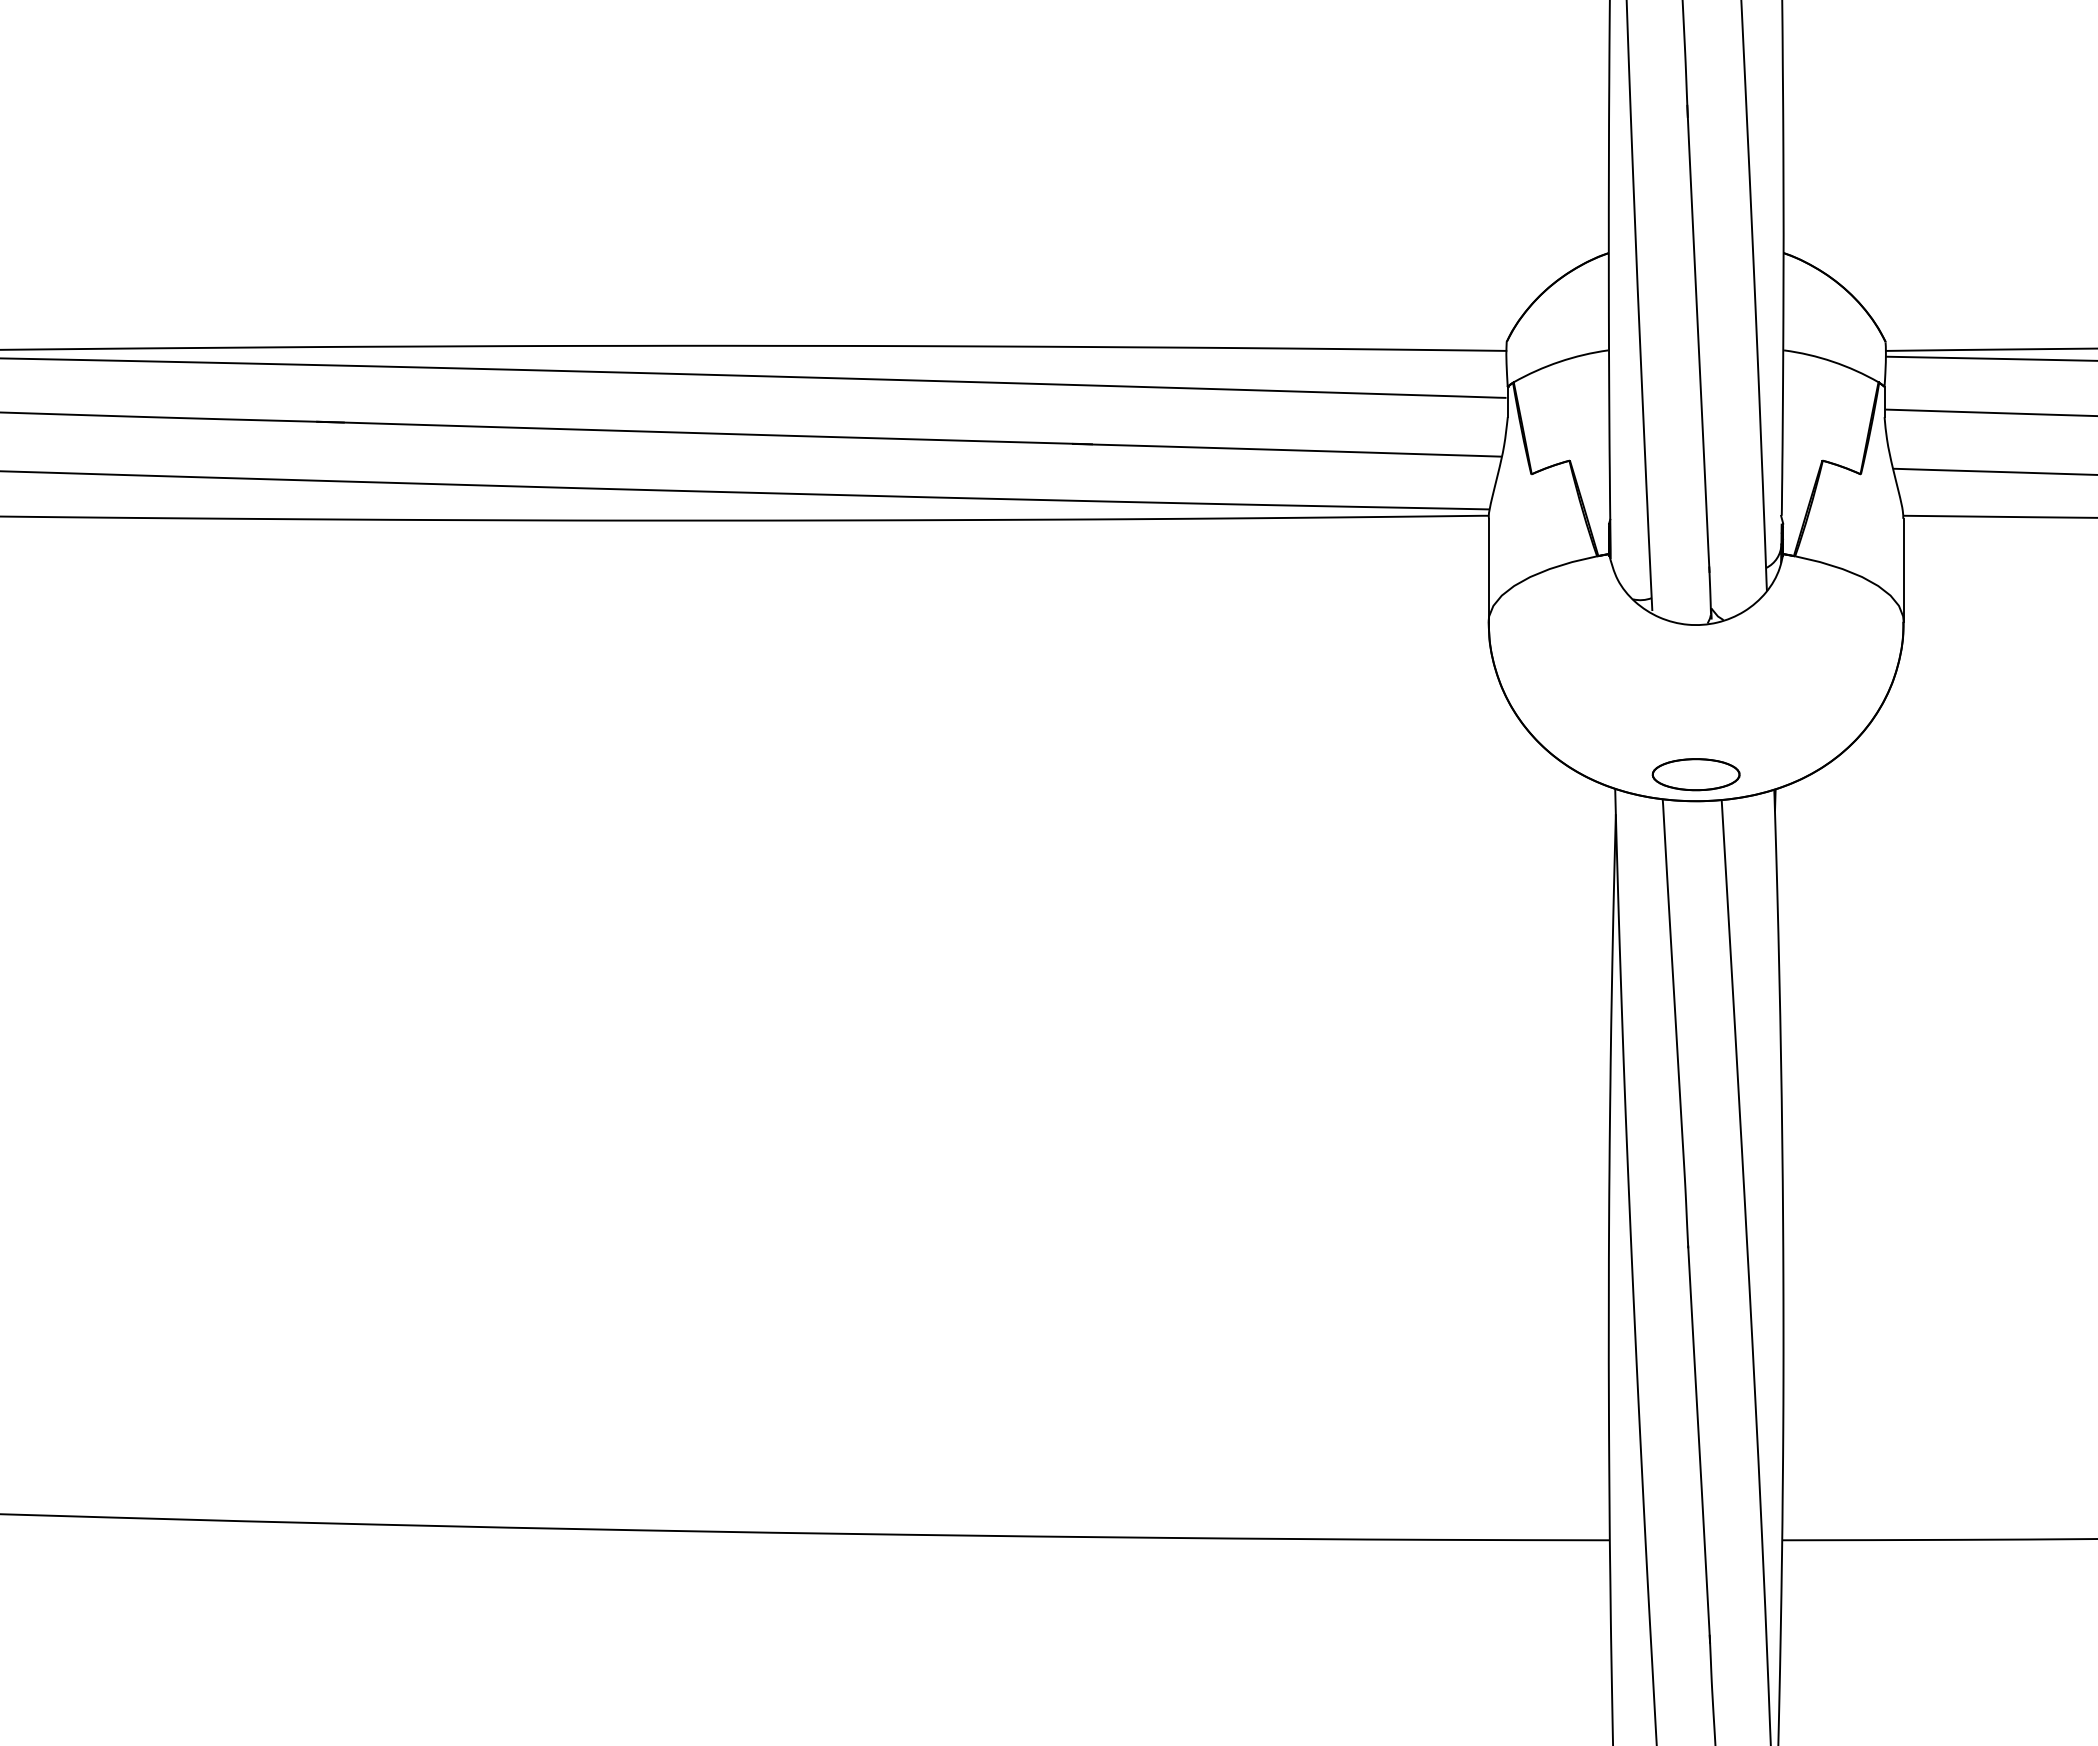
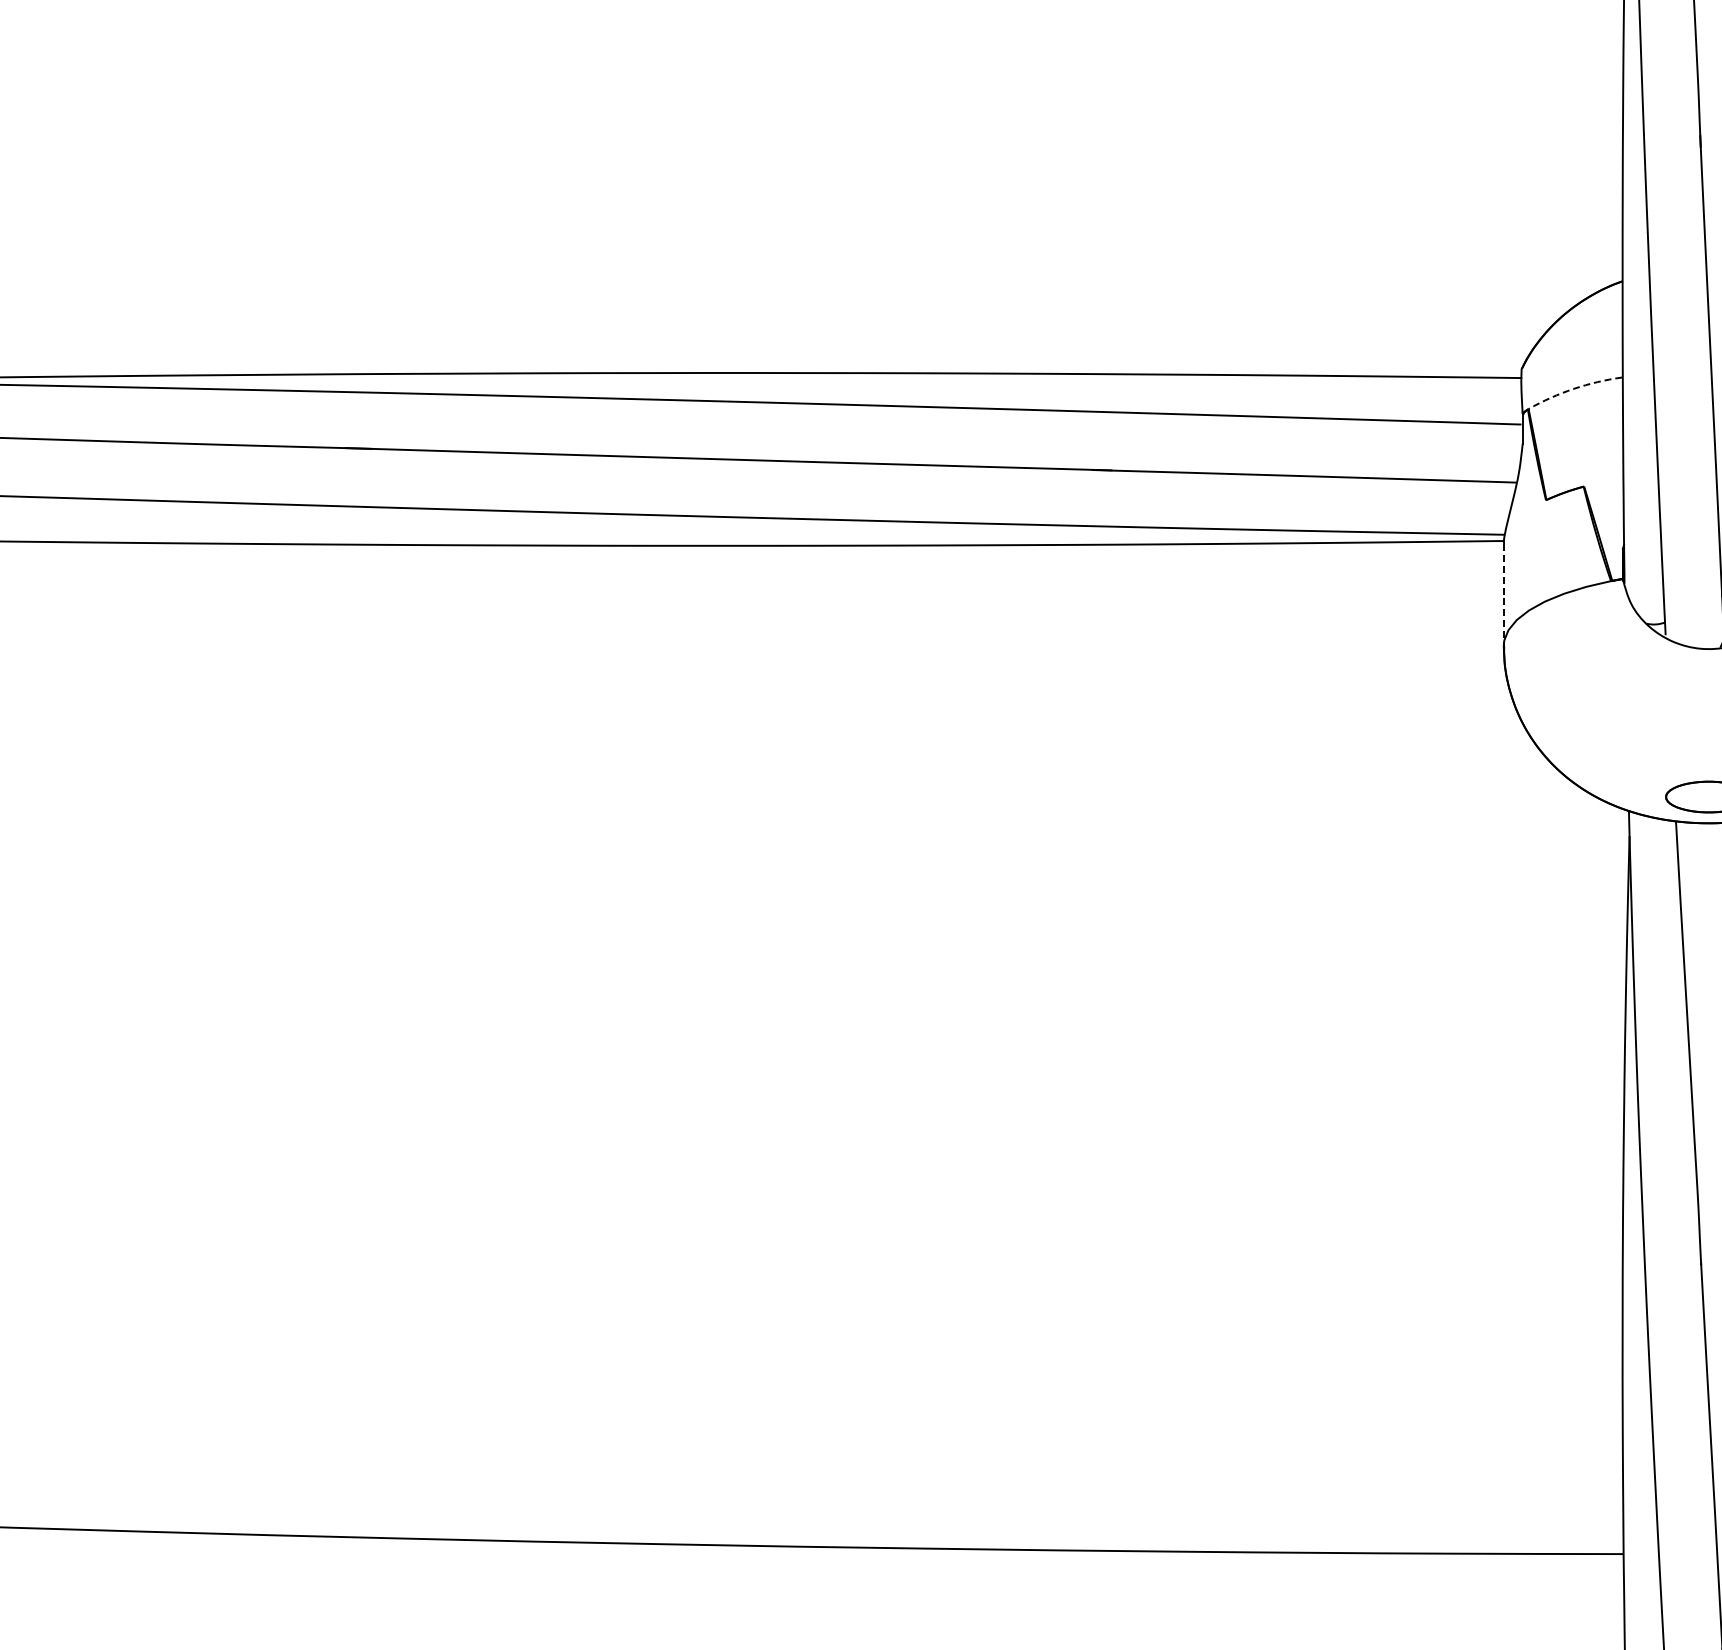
arc: (1559, 361) -> (1573, 388), solid -> dashed
line: (1488, 570) -> (1503, 595), solid -> dashed

